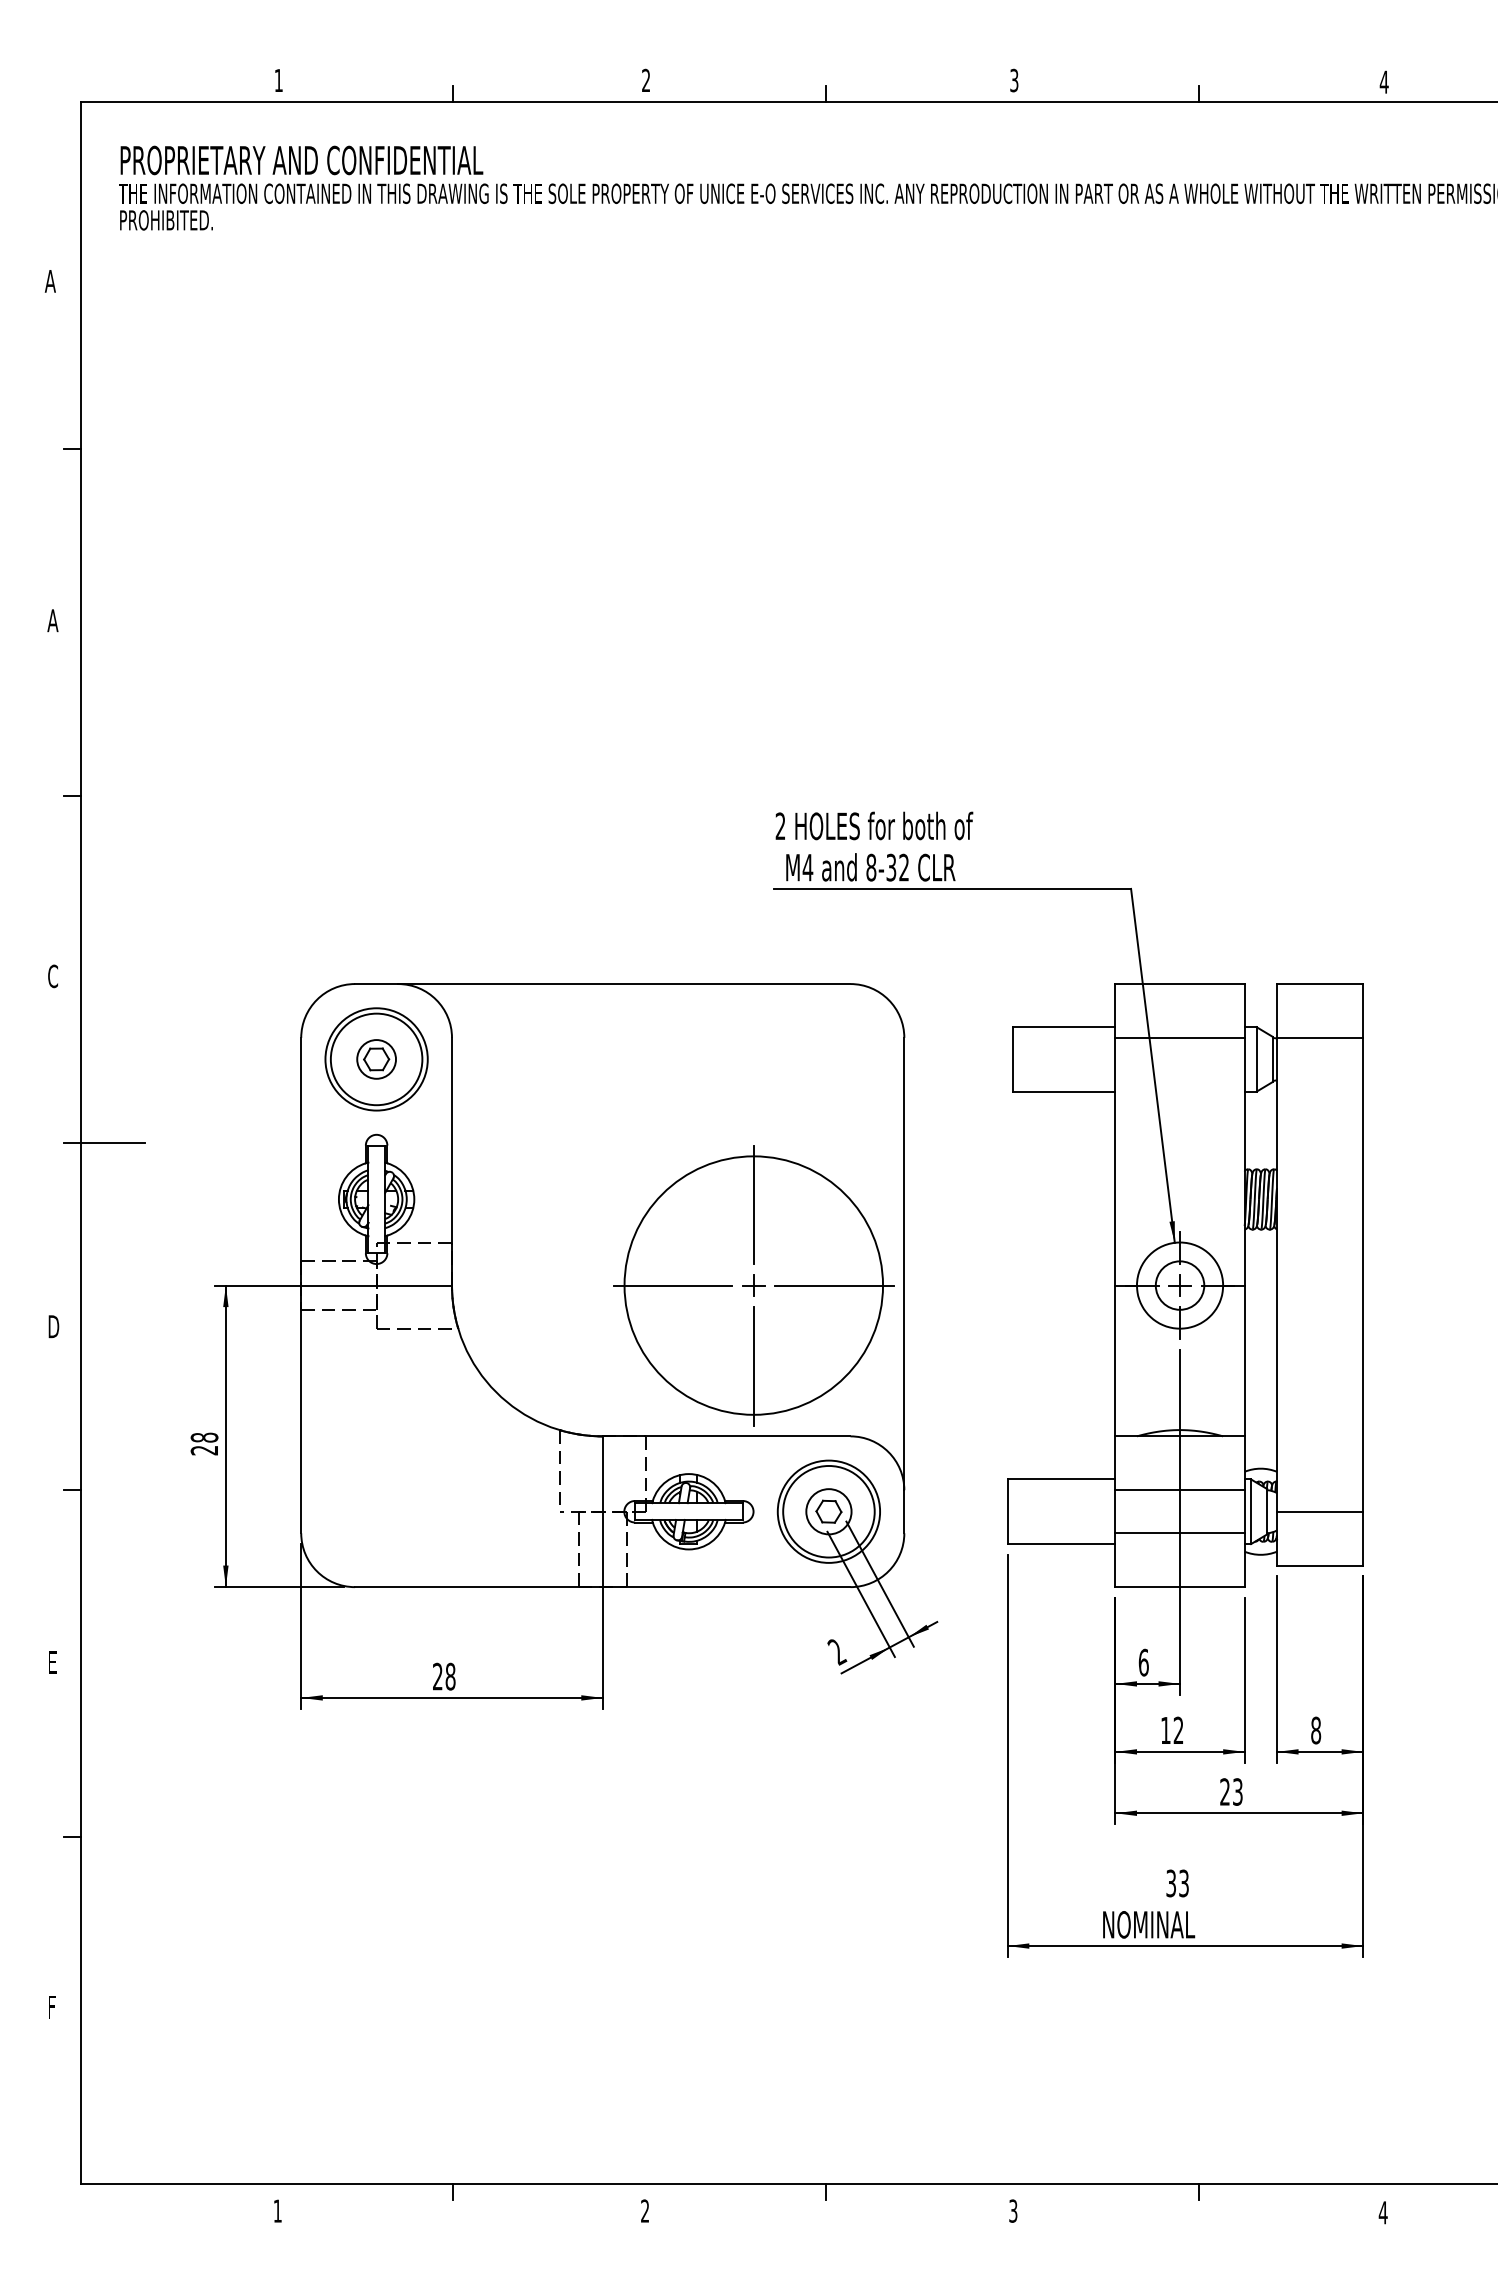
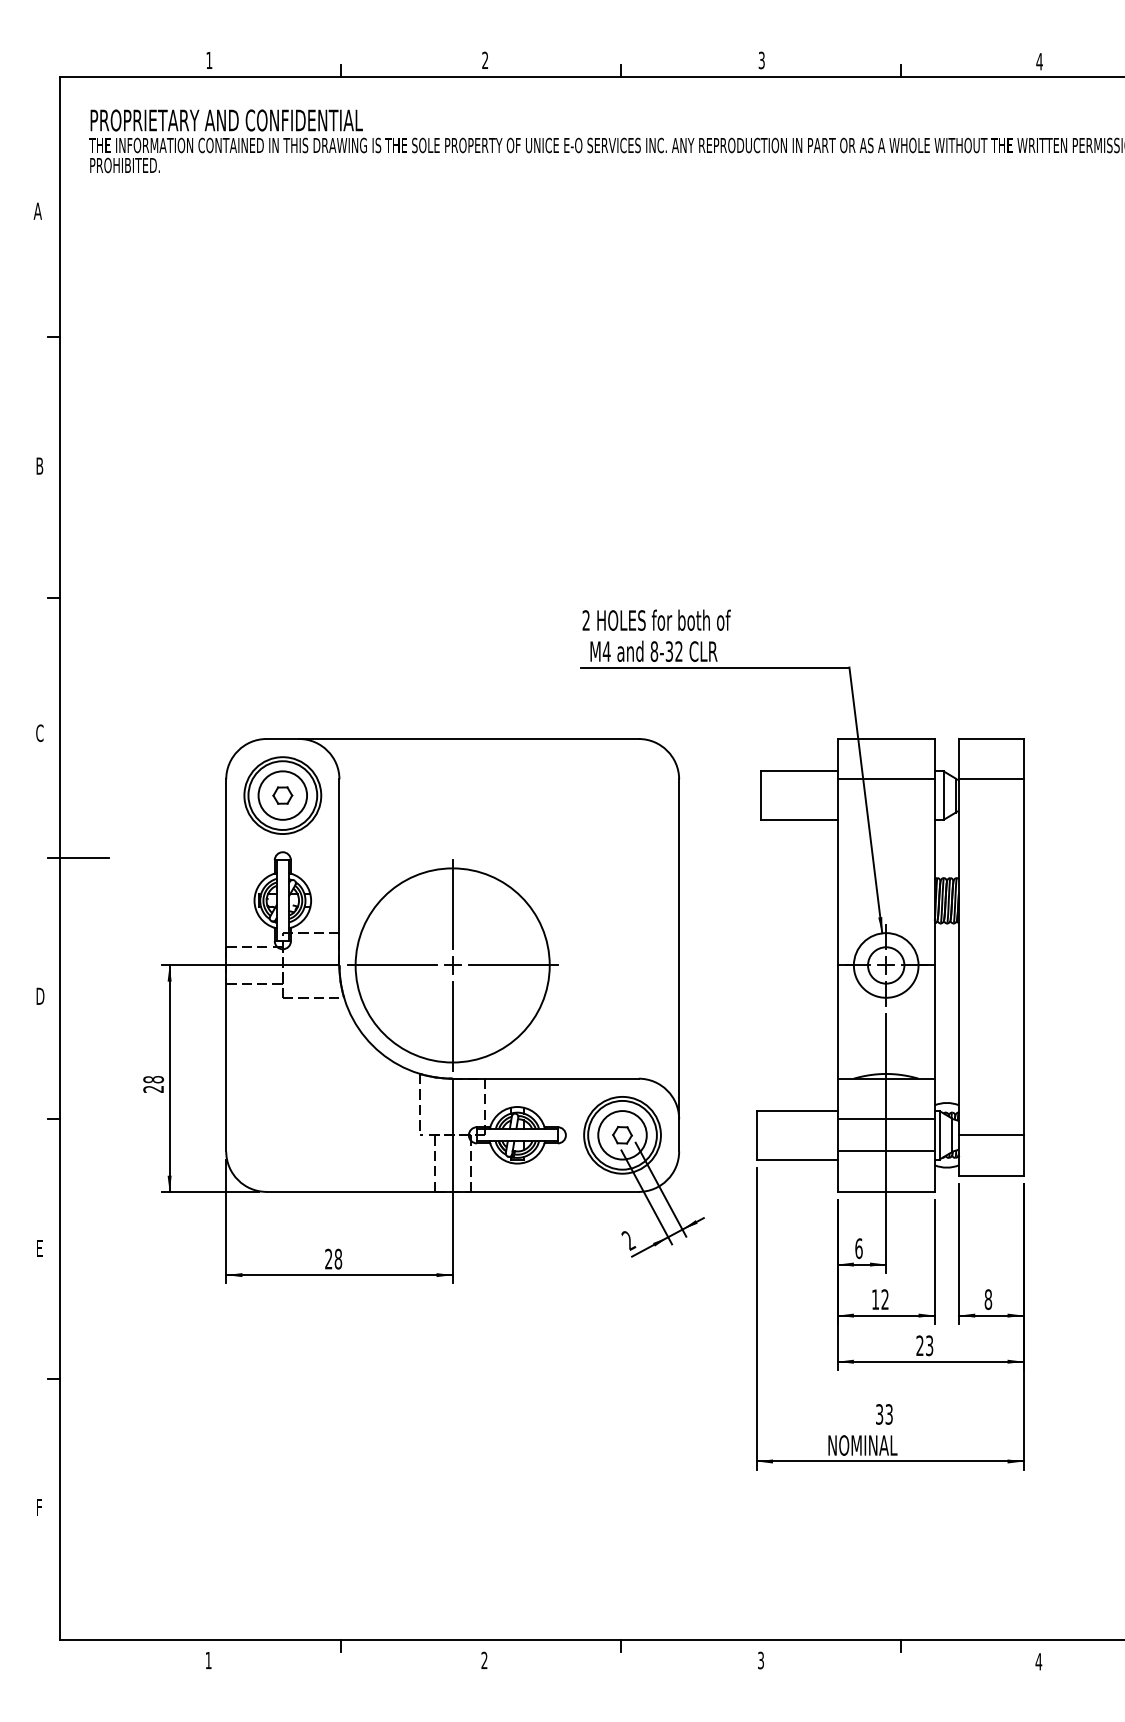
text: (52, 620) -> (39, 465), A -> B
circle: (376, 1059) -> (282, 795), size x1.67
part: (753, 1285) -> (452, 965), moved
circle: (828, 1511) -> (622, 1135), size x1.43

